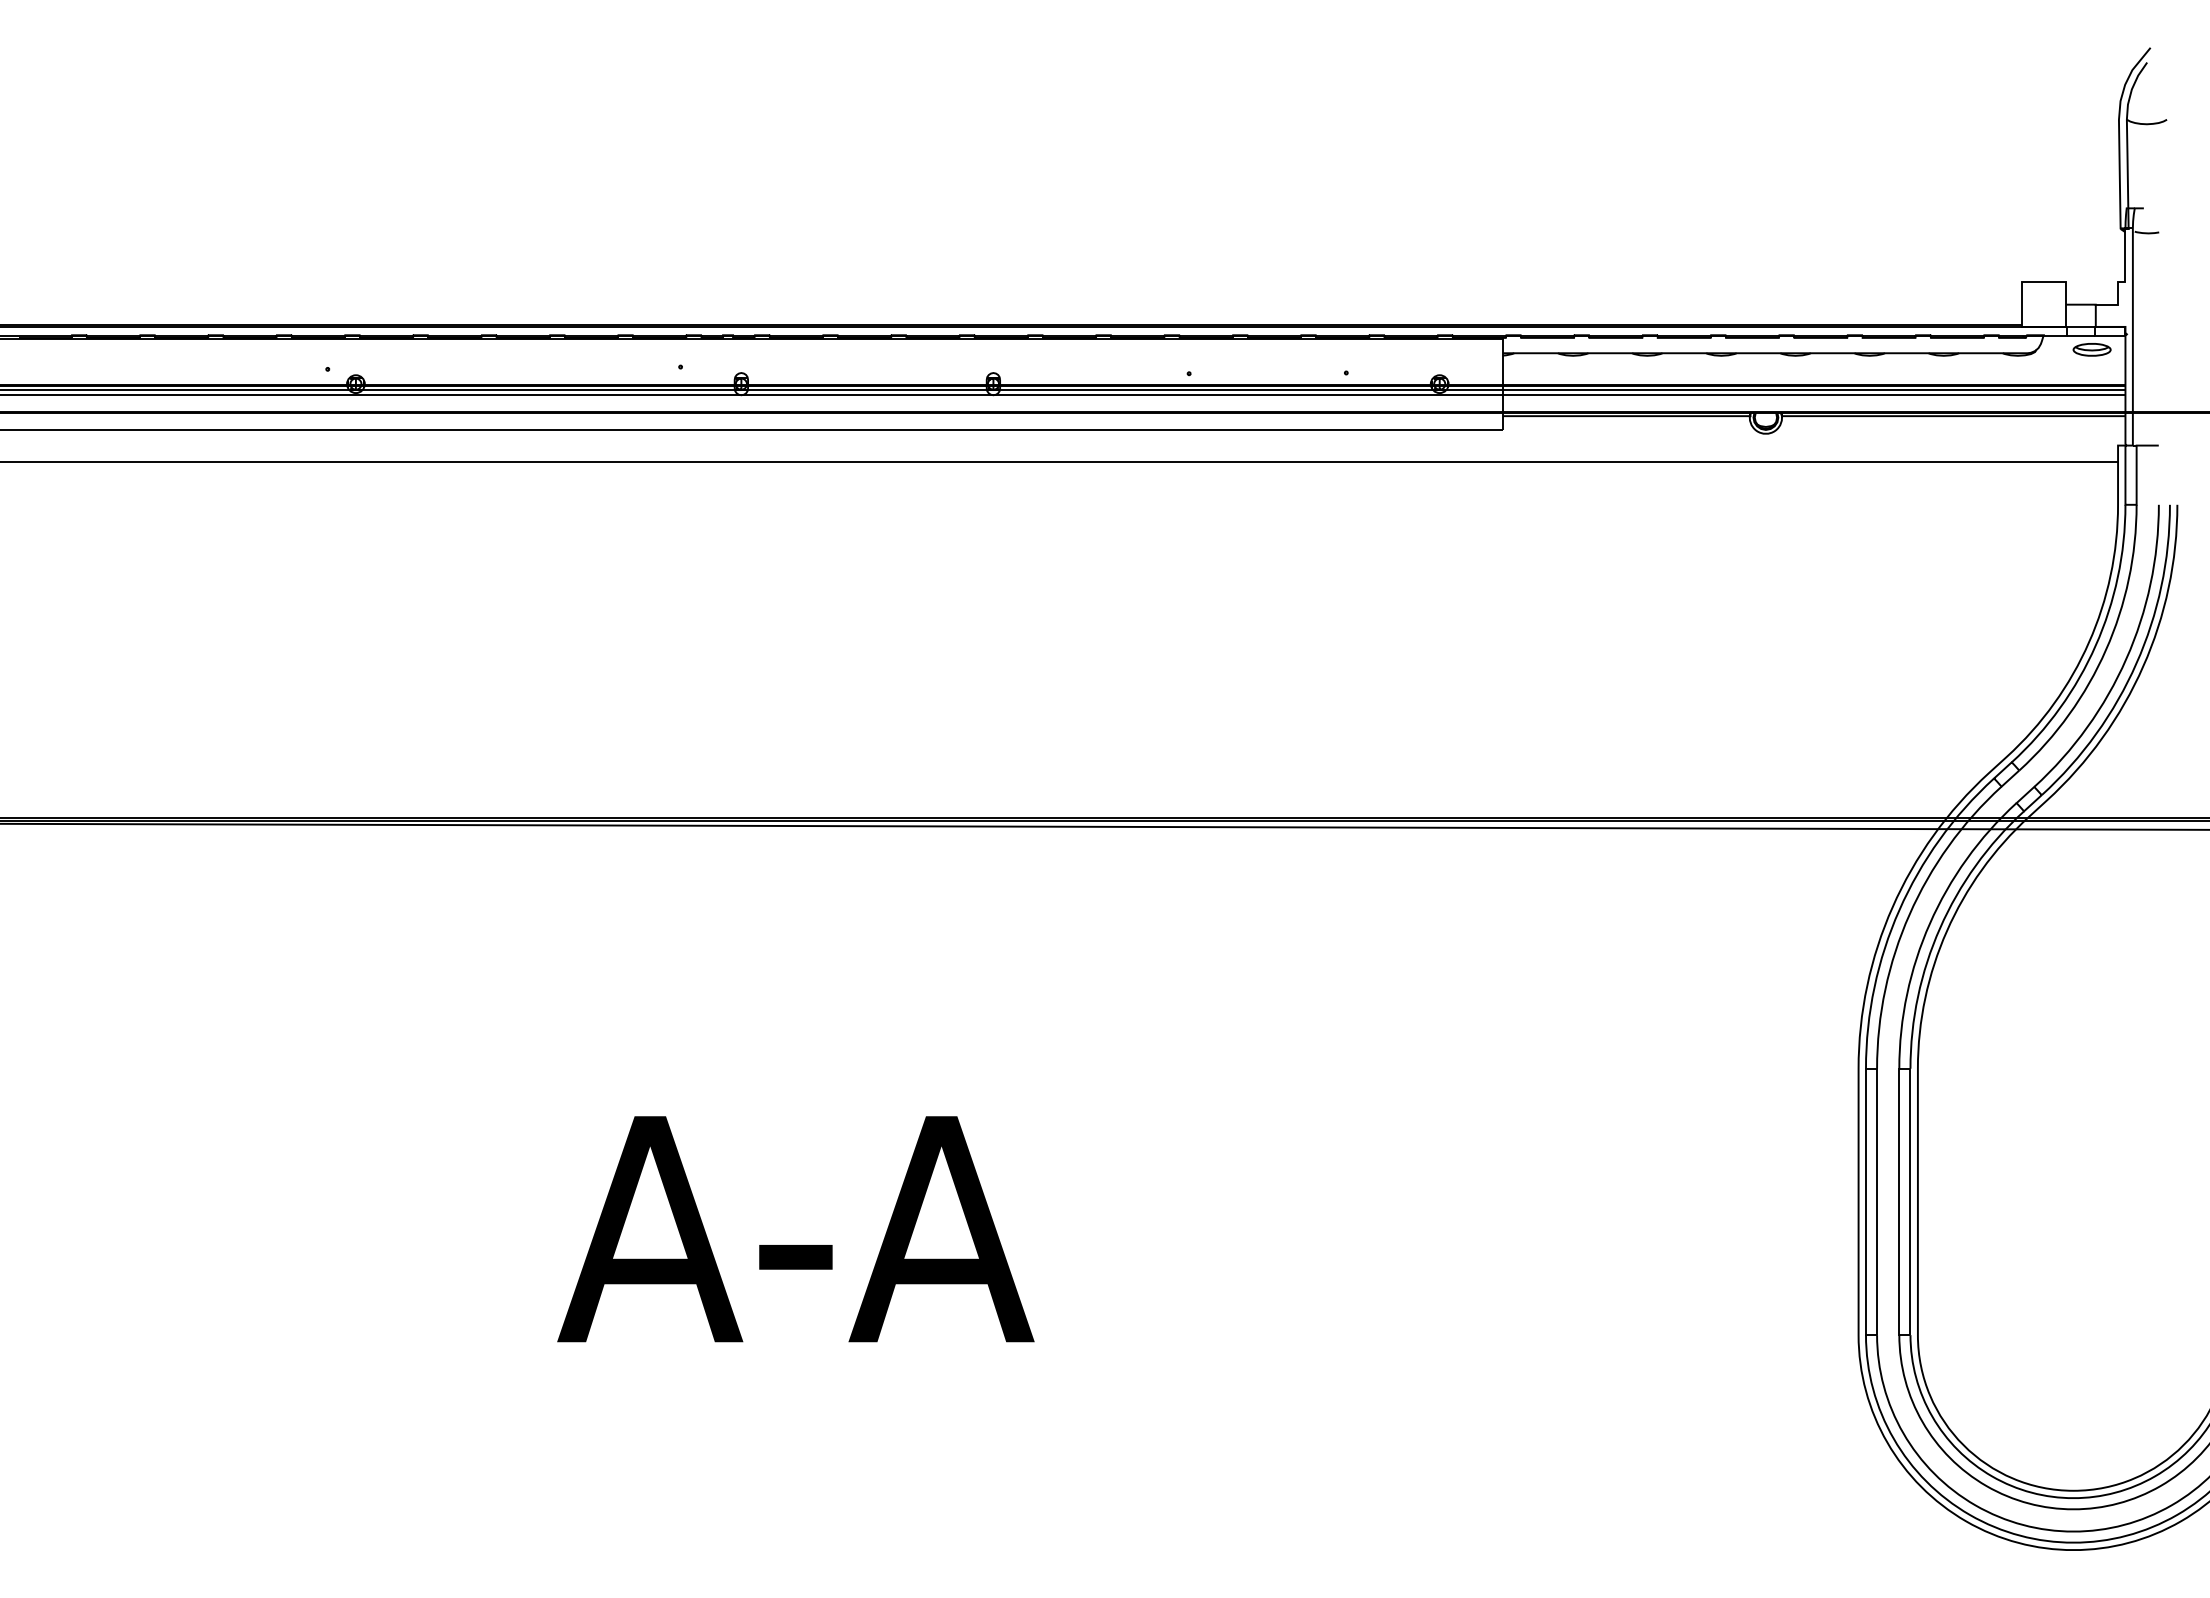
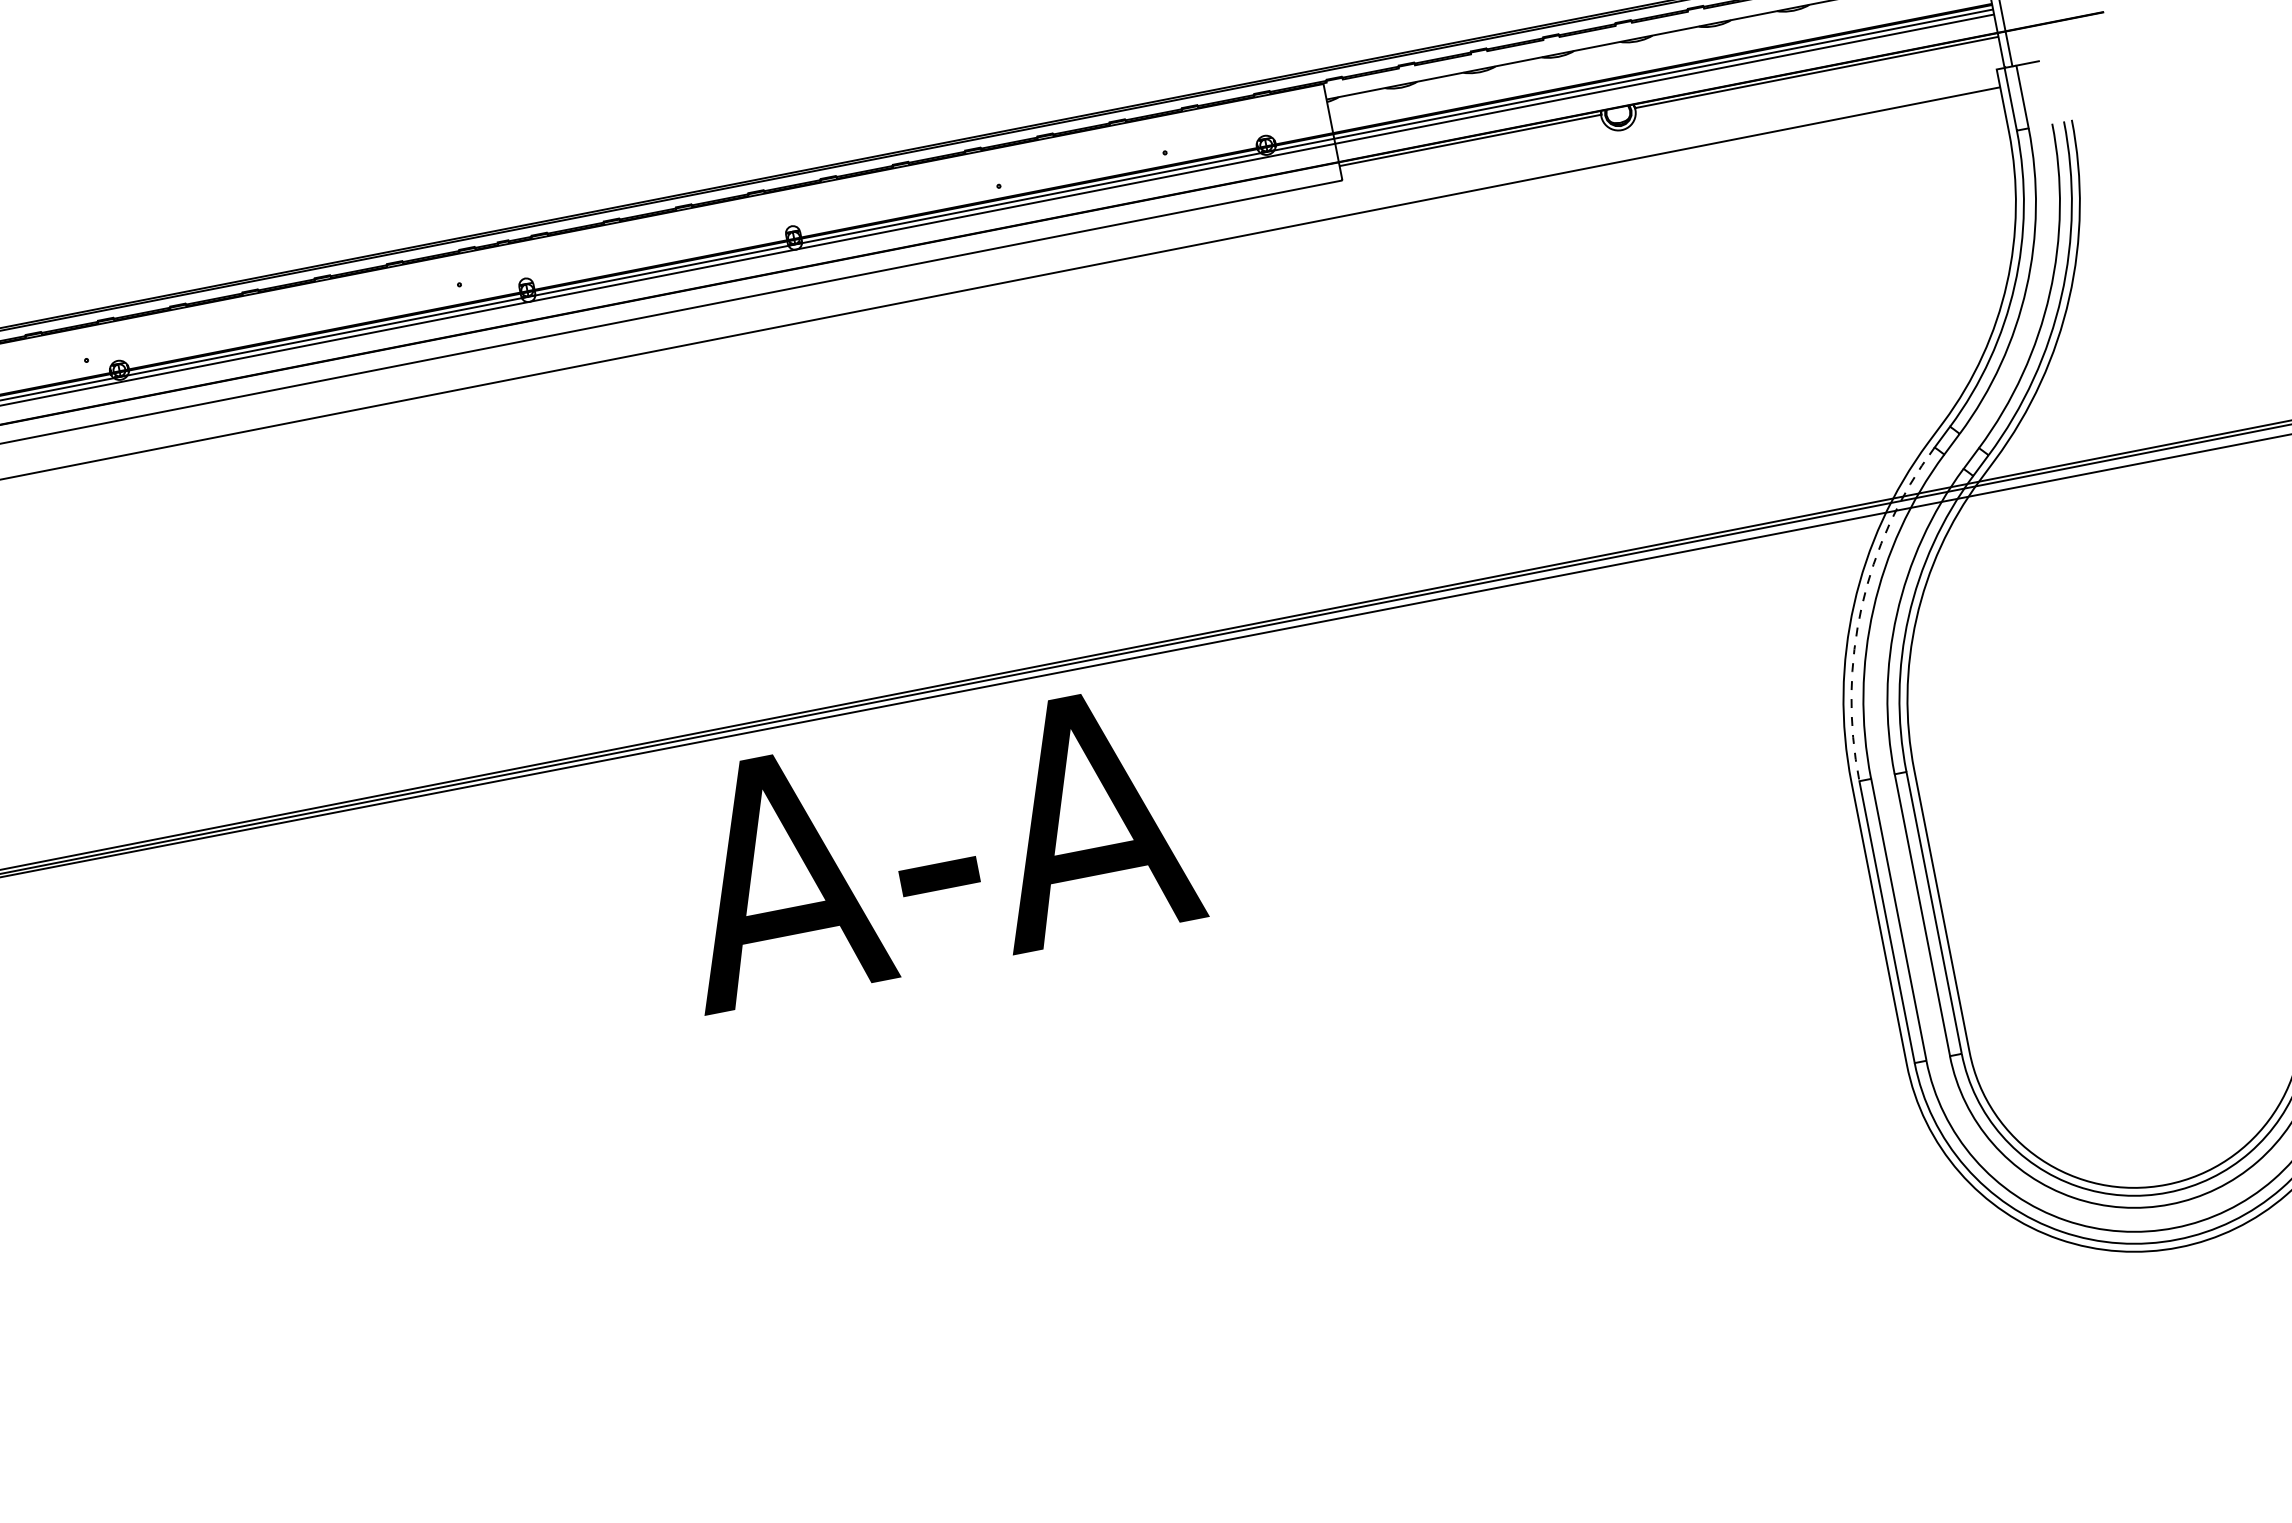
arc: (1899, 910) -> (1862, 606), solid -> dashed
text: (795, 1229) -> (933, 847), moved

